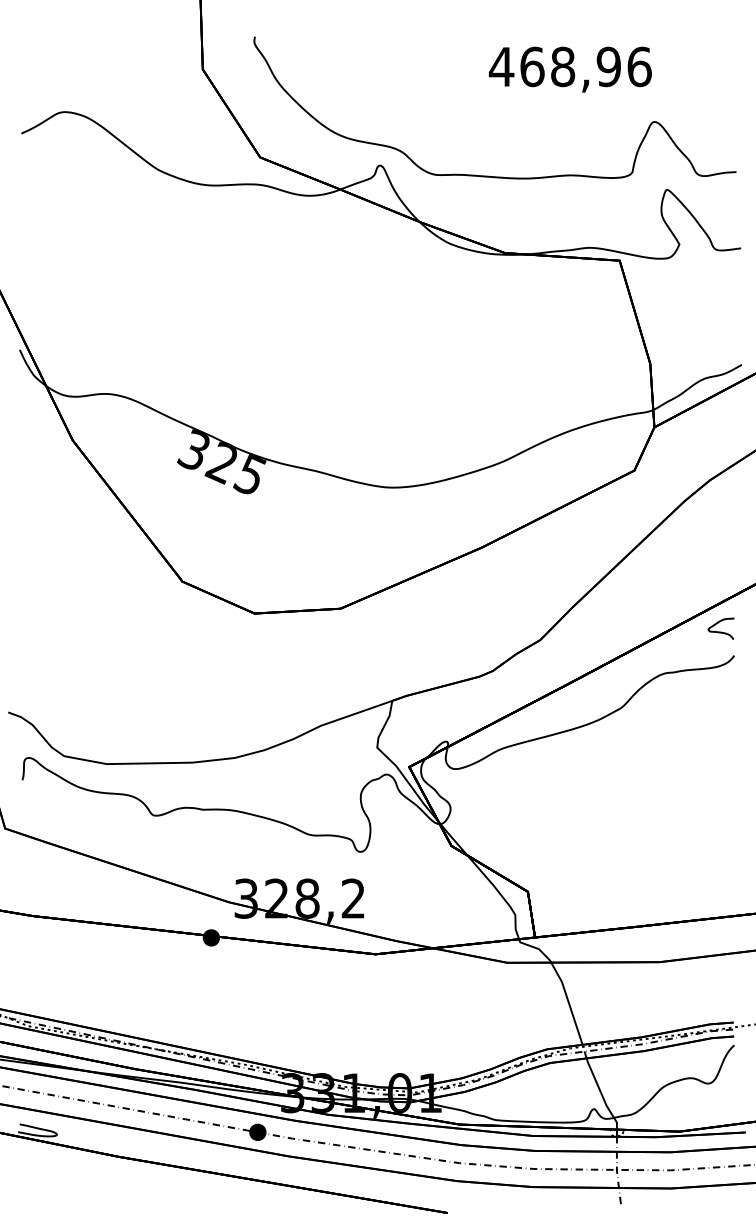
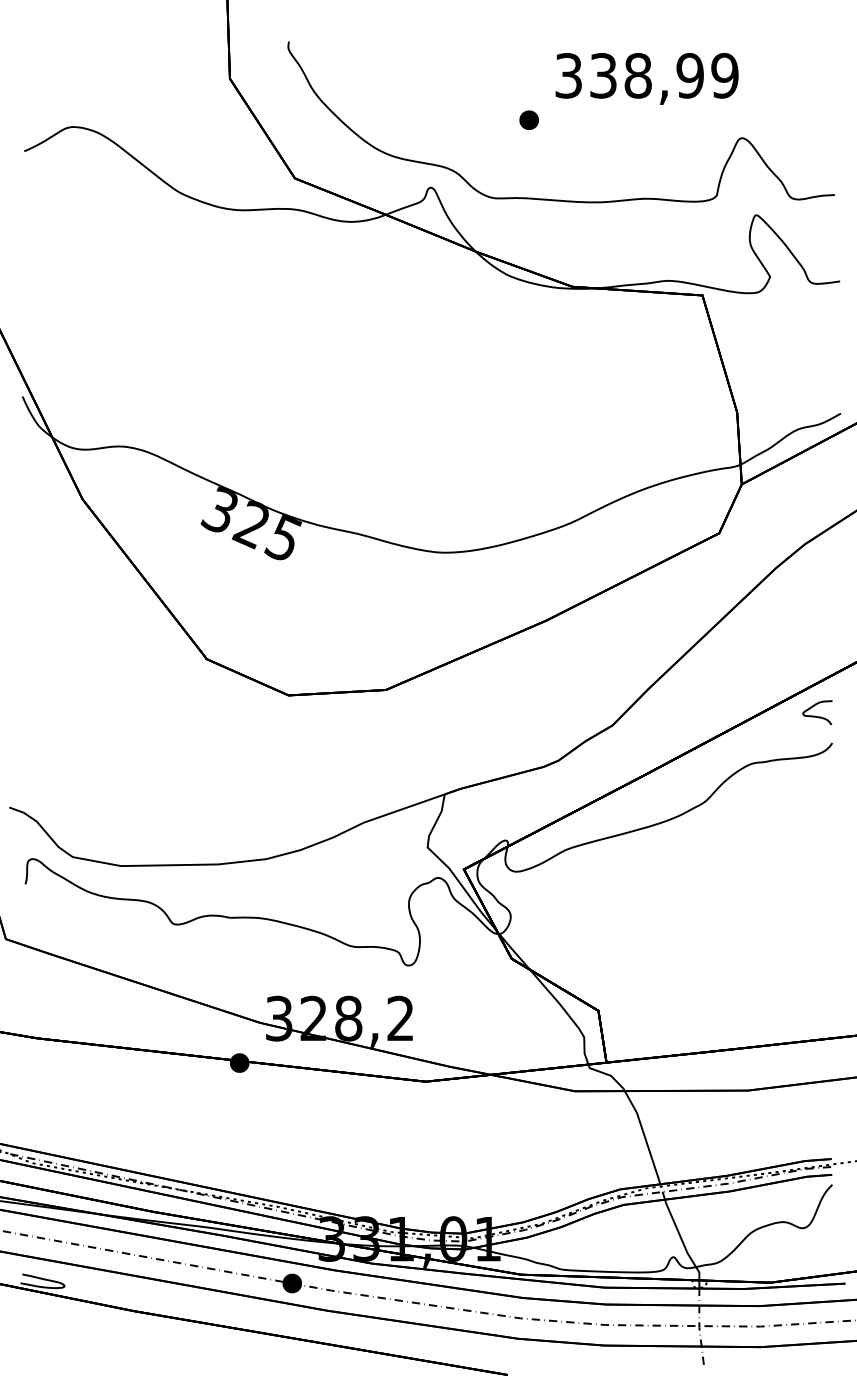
text: (570, 66) -> (646, 75), 468,96 -> 338,99
part: (466, 105) -> (528, 119), added

